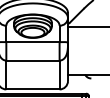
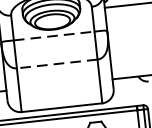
line: (32, 42) -> (53, 36), solid -> dashed
line: (32, 60) -> (56, 63), solid -> dashed

